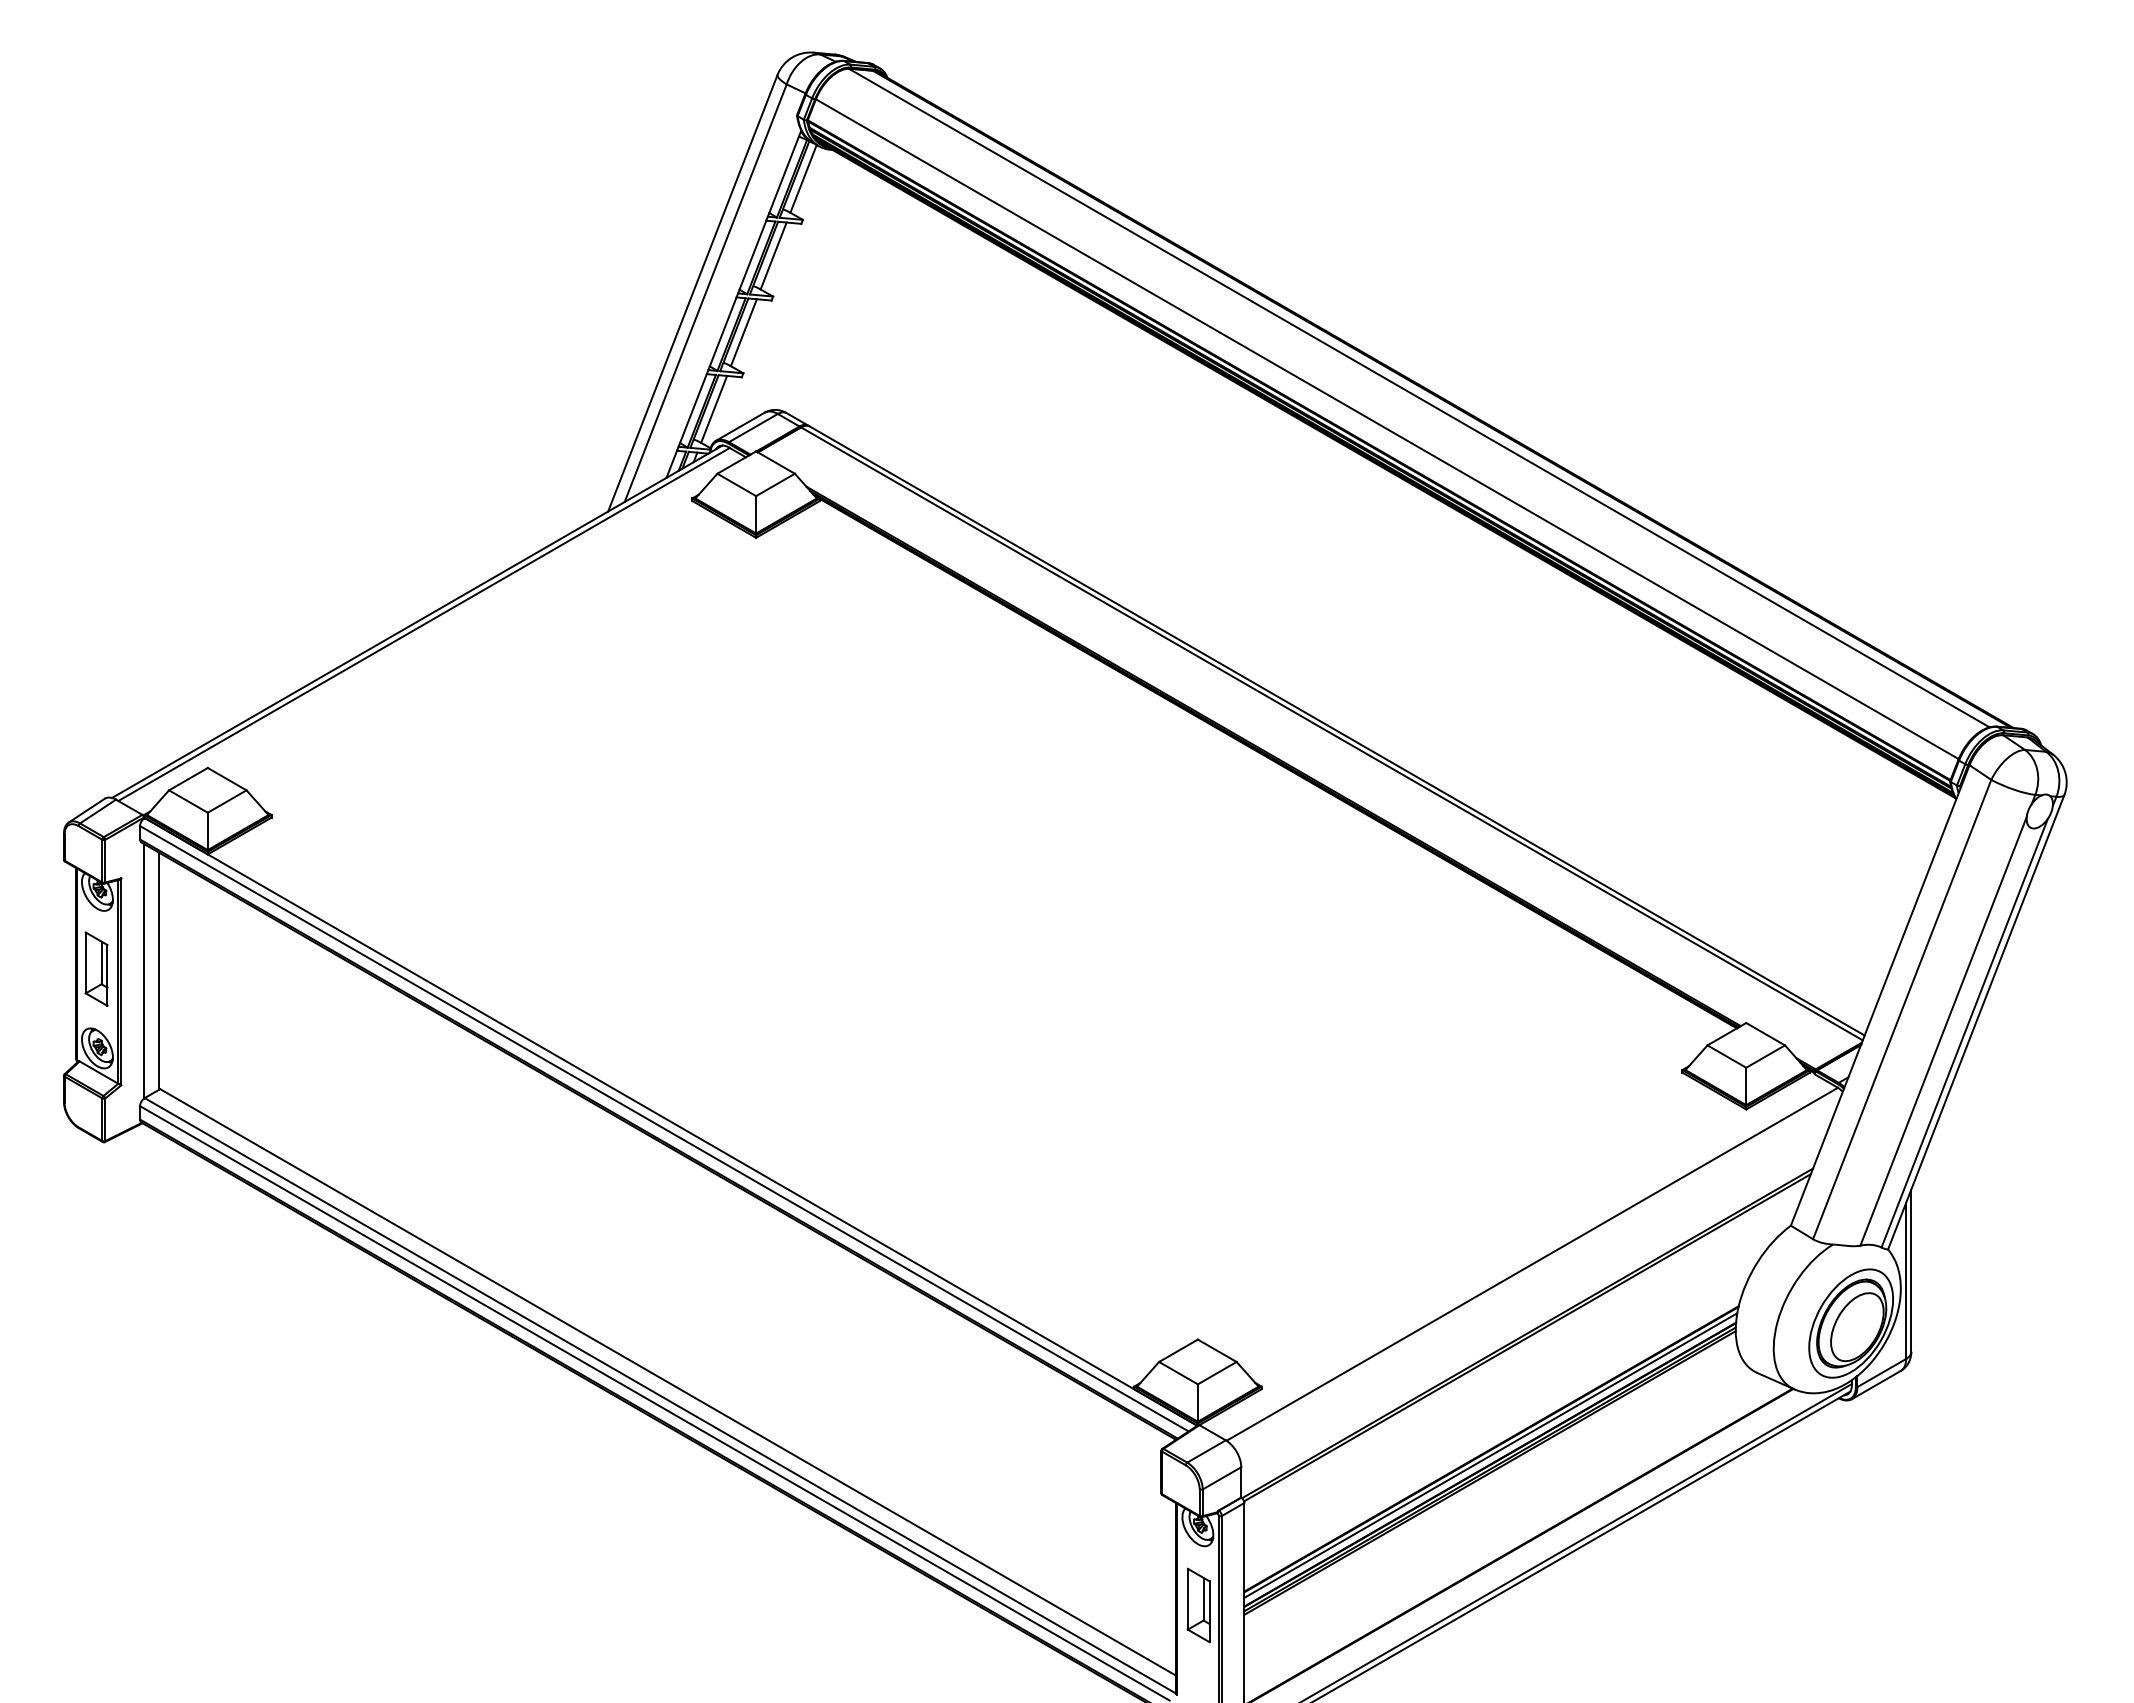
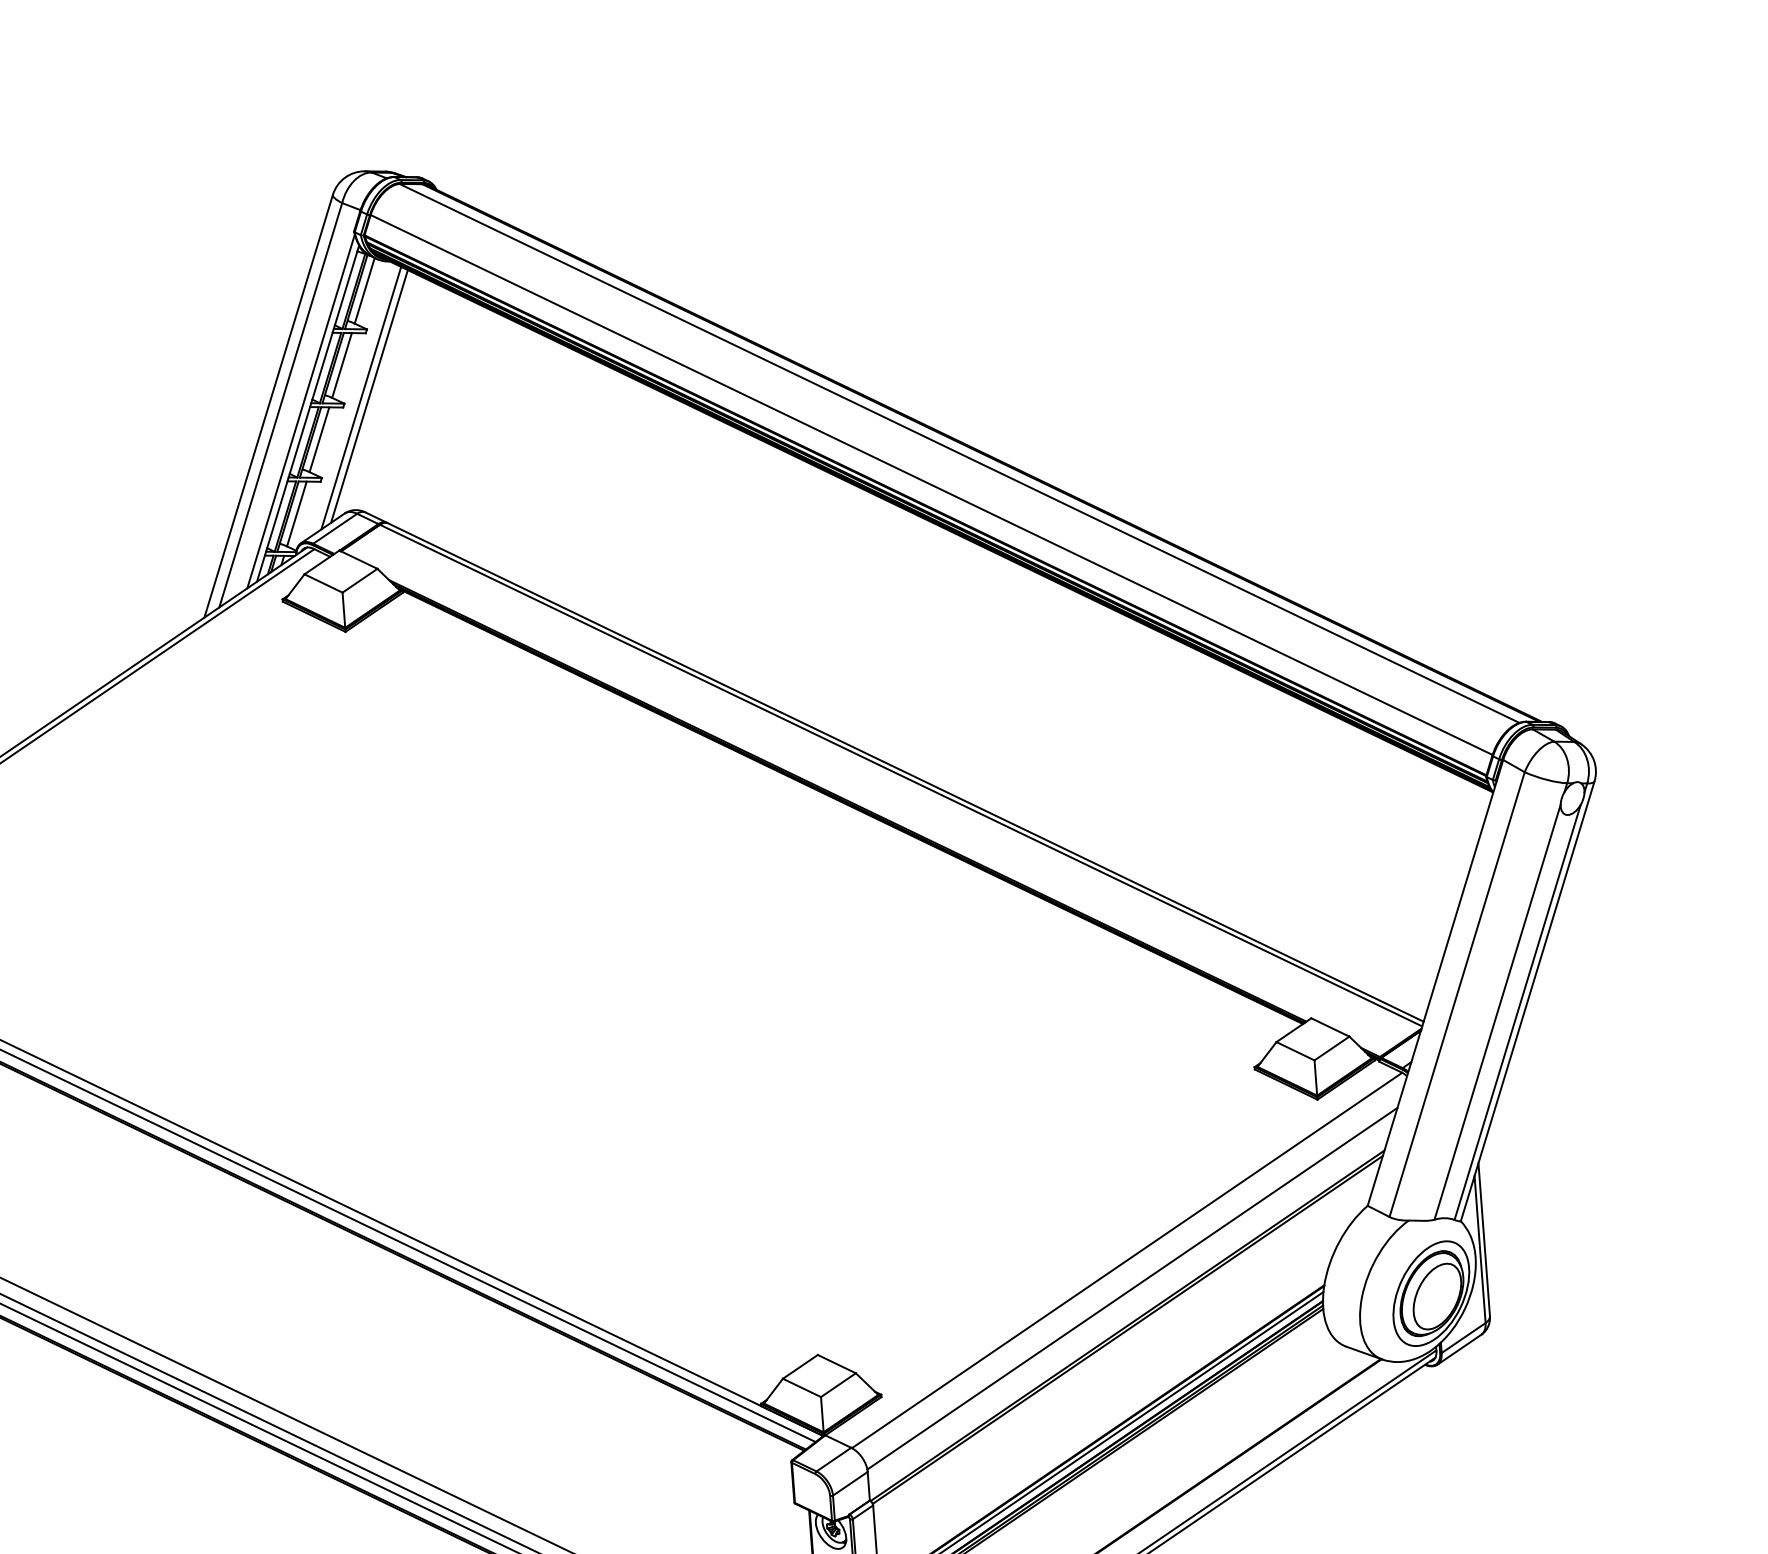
line: (799, 290) -> (368, 396), added
line: (791, 291) -> (361, 397), added
line: (726, 301) -> (300, 411), added
line: (1535, 1294) -> (1132, 1288), added

